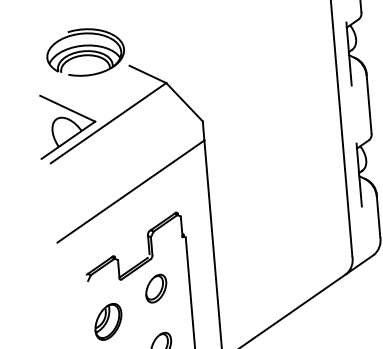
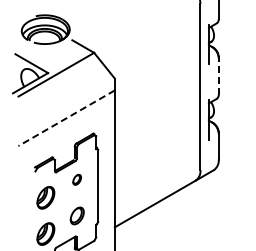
line: (368, 104) -> (218, 76), solid -> dashed
line: (130, 191) -> (66, 118), solid -> dashed
part: (154, 288) -> (76, 179), size x0.6

